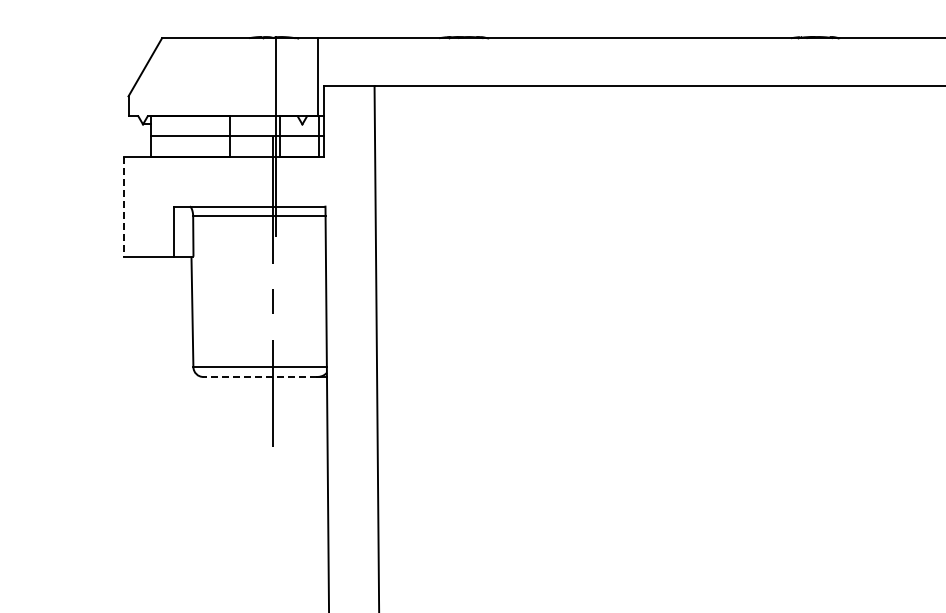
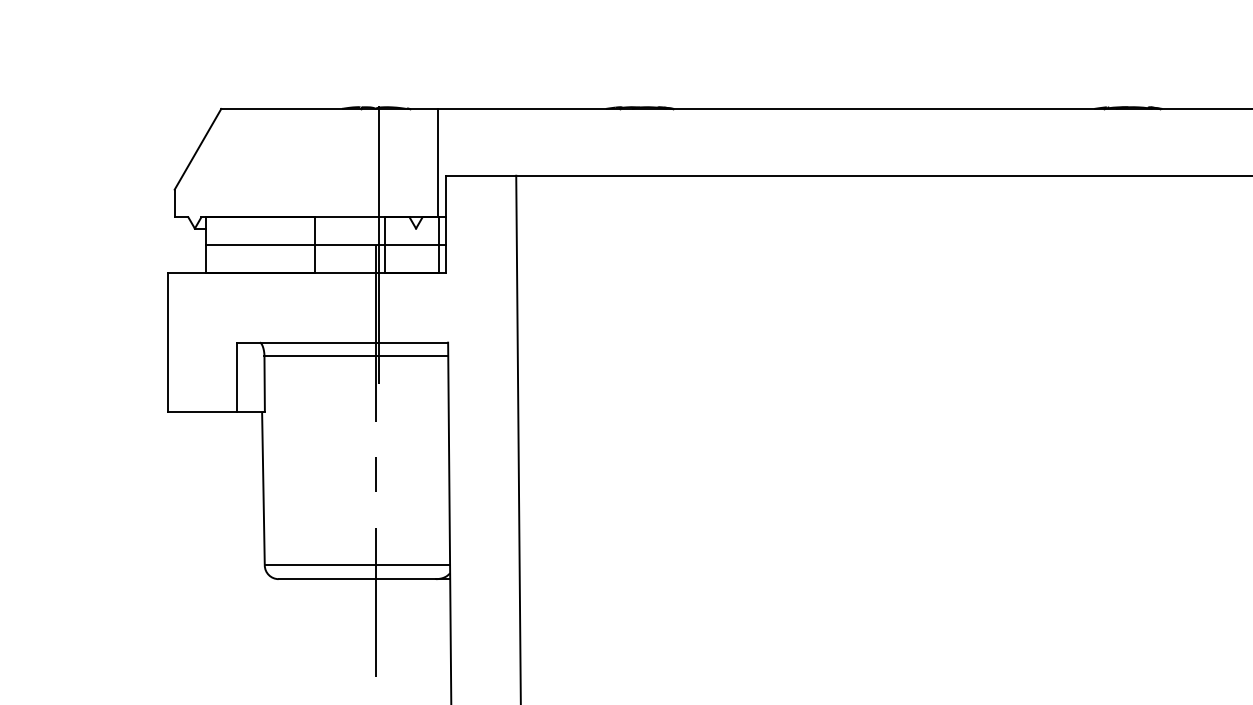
line: (123, 207) -> (167, 343), dashed -> solid
line: (260, 377) -> (357, 579), dashed -> solid

